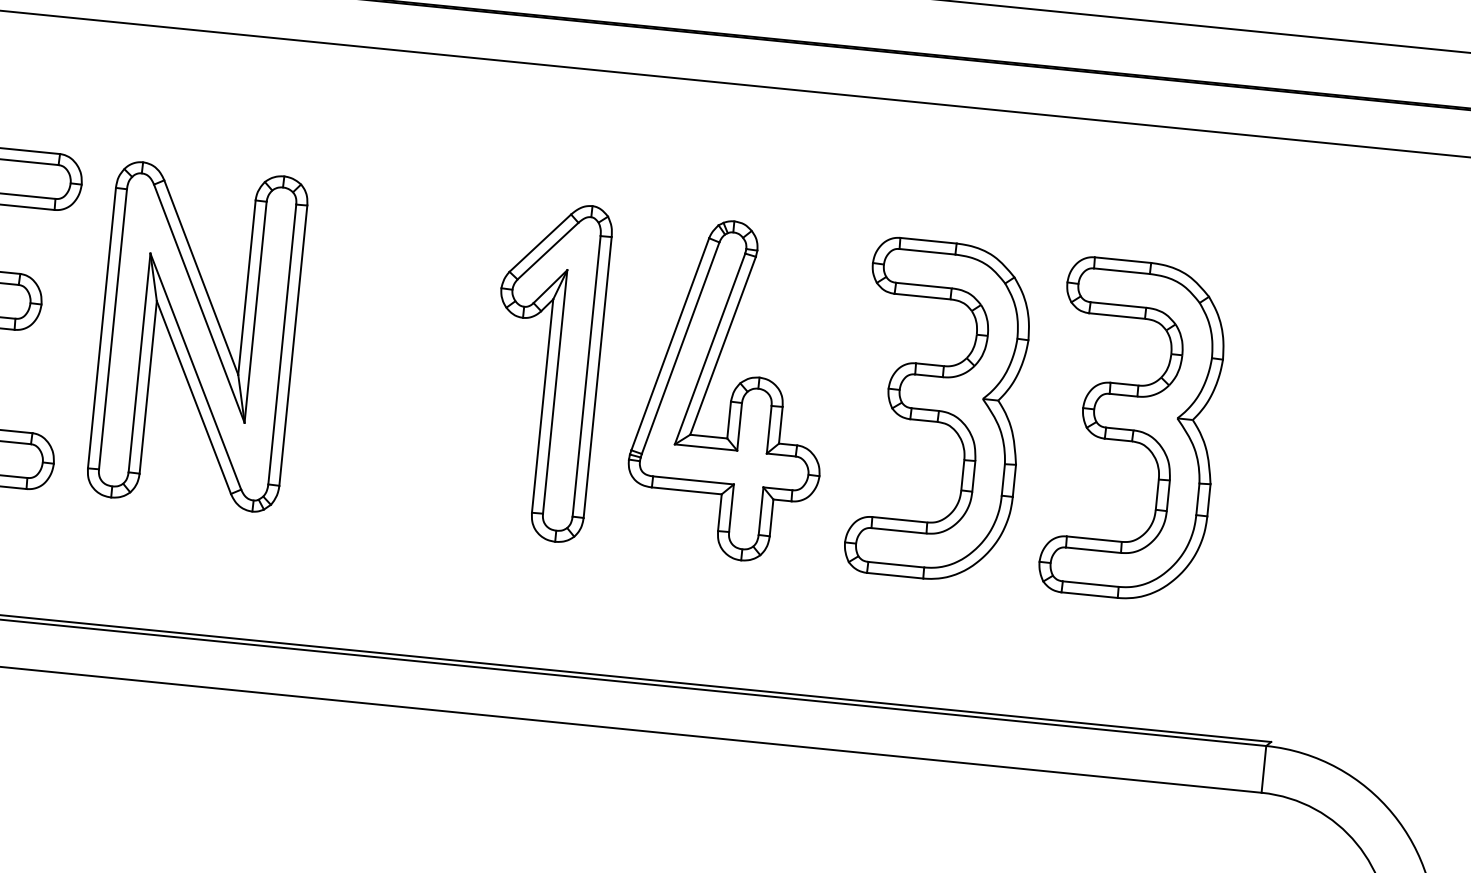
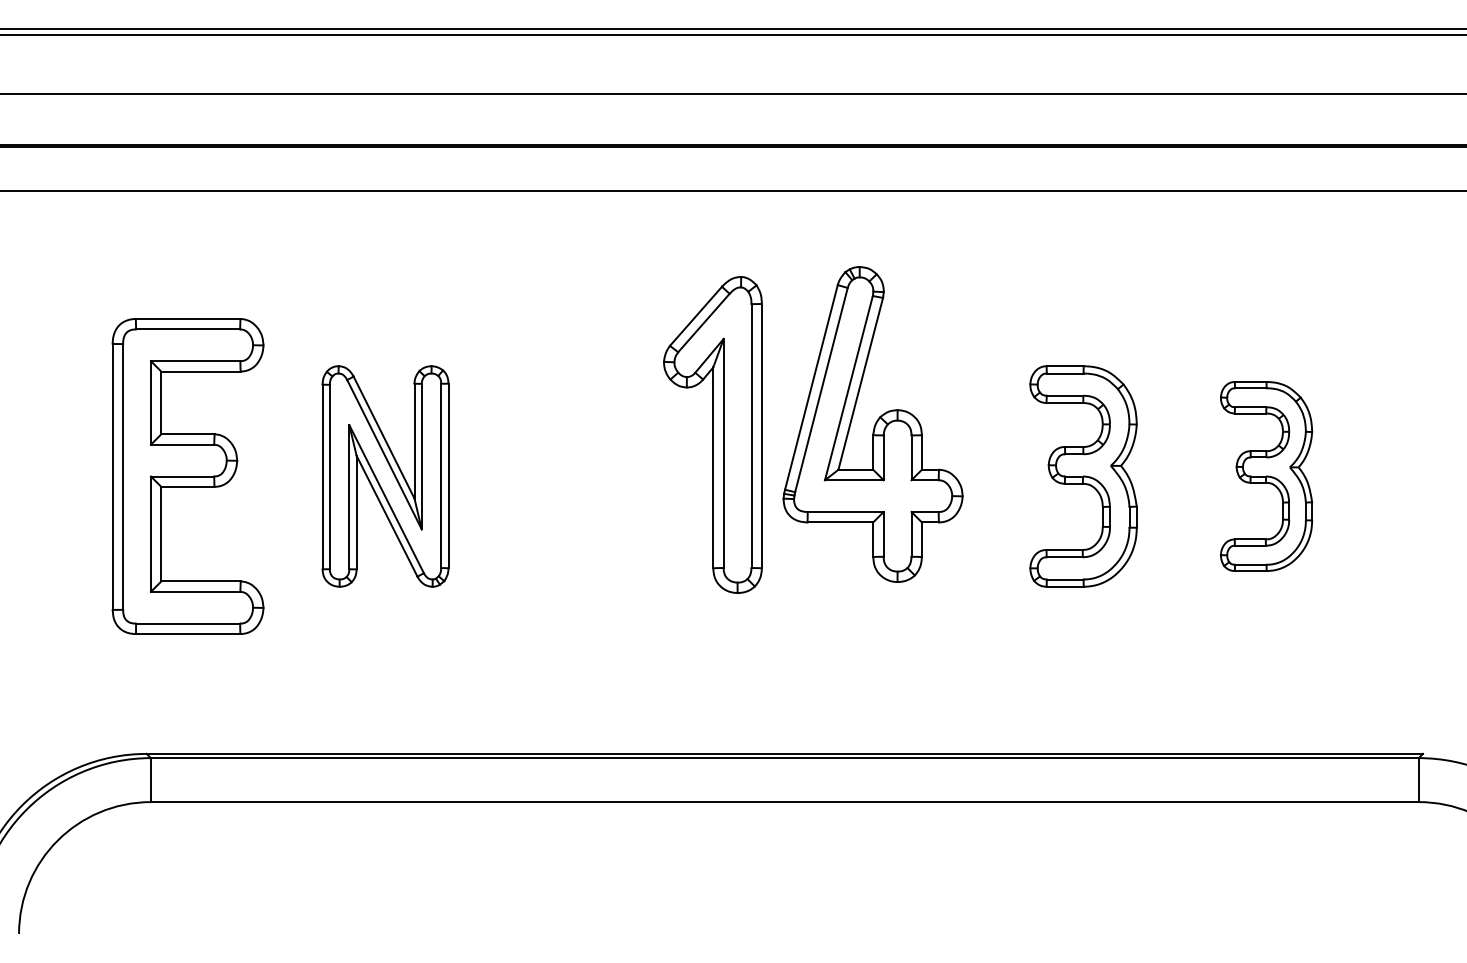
part: (197, 336) -> (385, 476), size x0.7
part: (545, 370) -> (712, 434), moved
part: (731, 390) -> (872, 424), moved
part: (939, 411) -> (1083, 476), size x0.7
part: (1134, 430) -> (1266, 476), size x0.6

